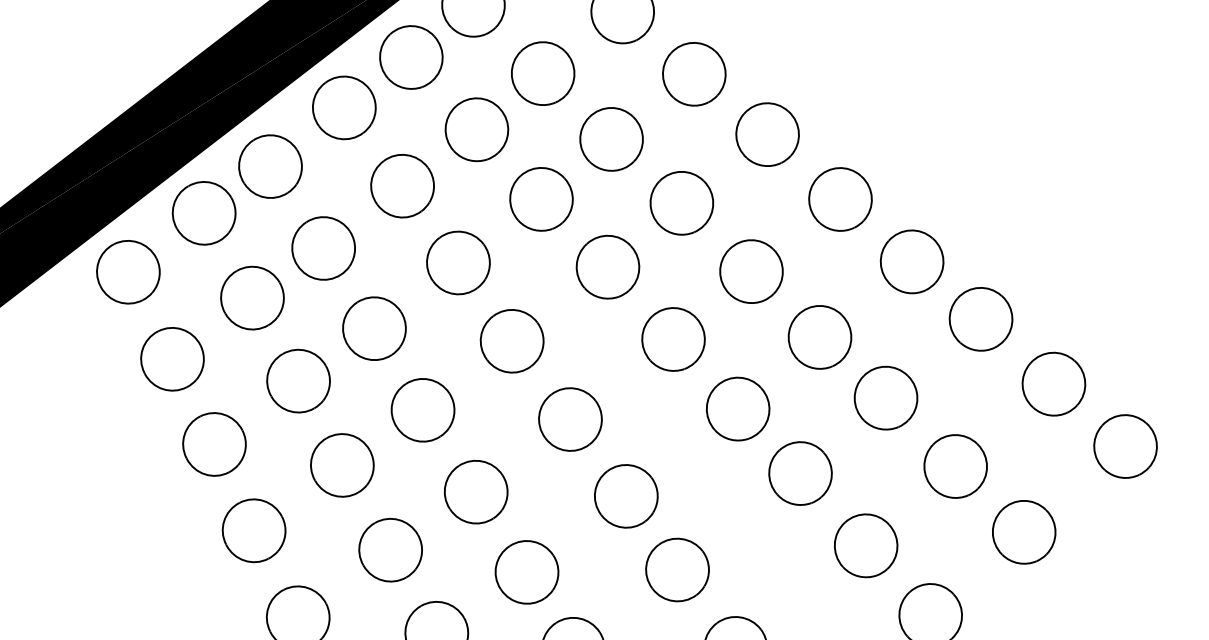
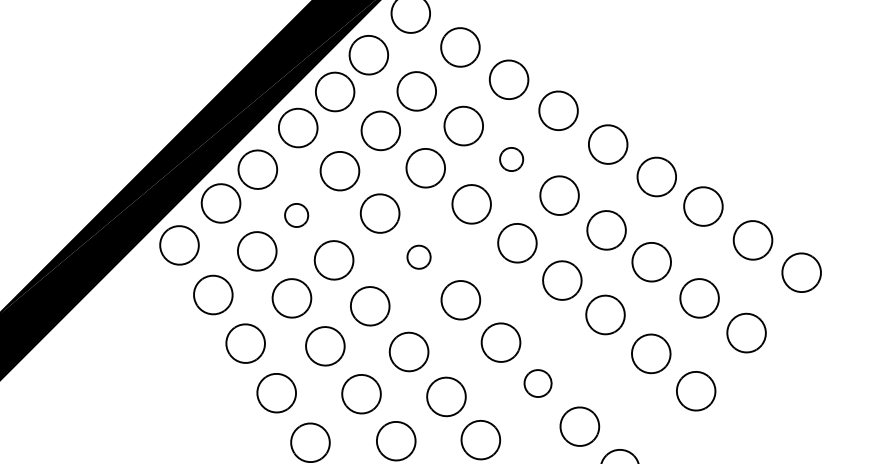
part: (681, 203) -> (511, 159), size x0.6
part: (323, 248) -> (296, 215), size x0.6
part: (511, 341) -> (418, 257), size x0.6
part: (676, 569) -> (537, 383), size x0.7

